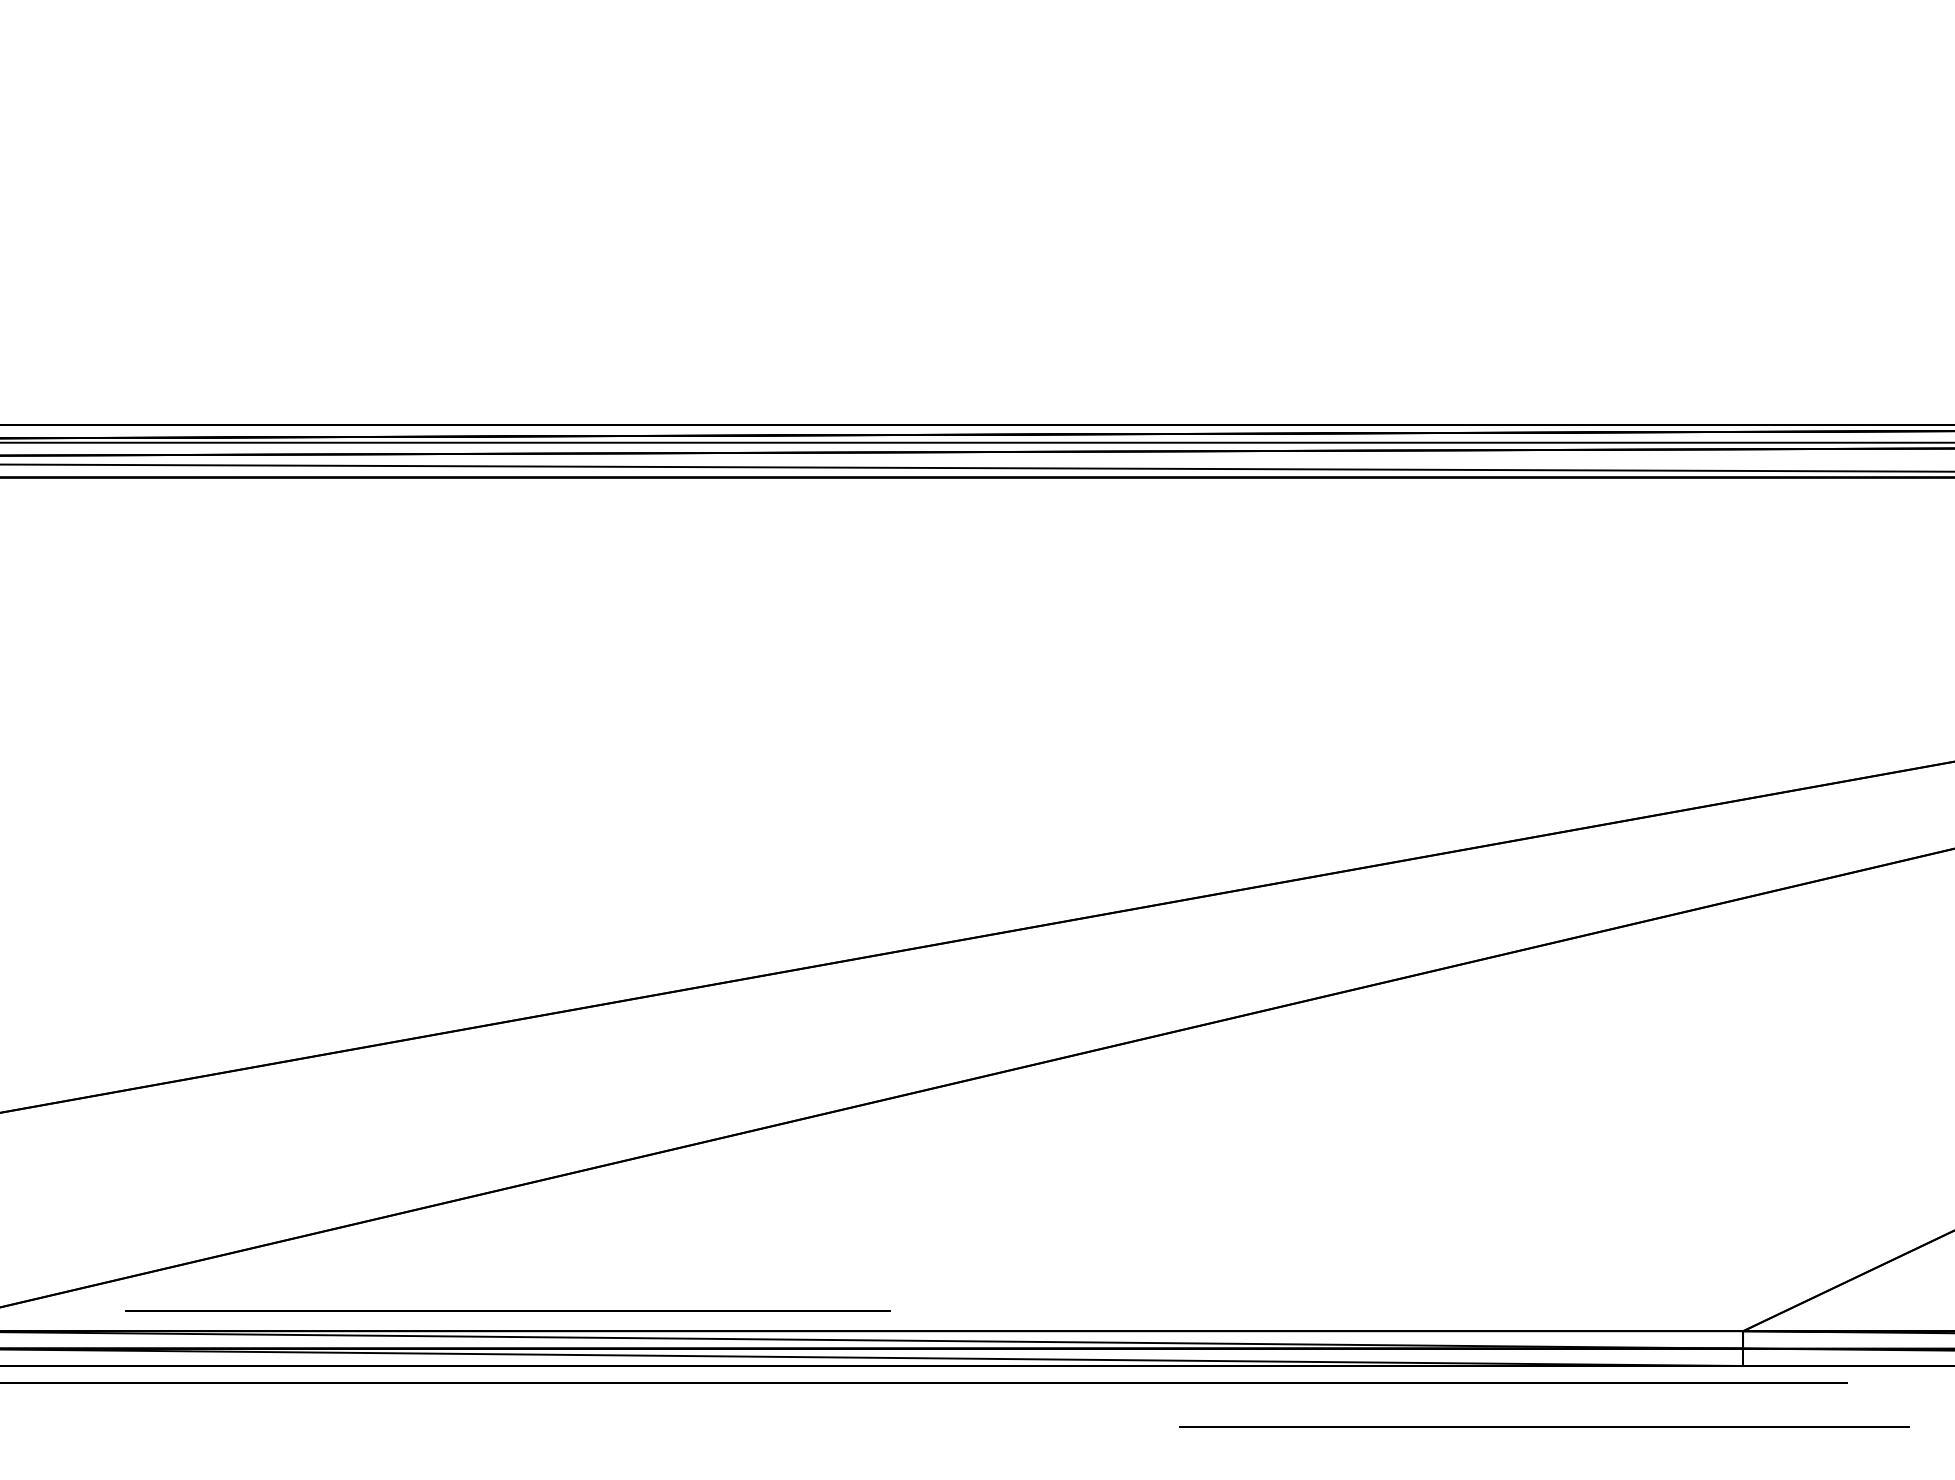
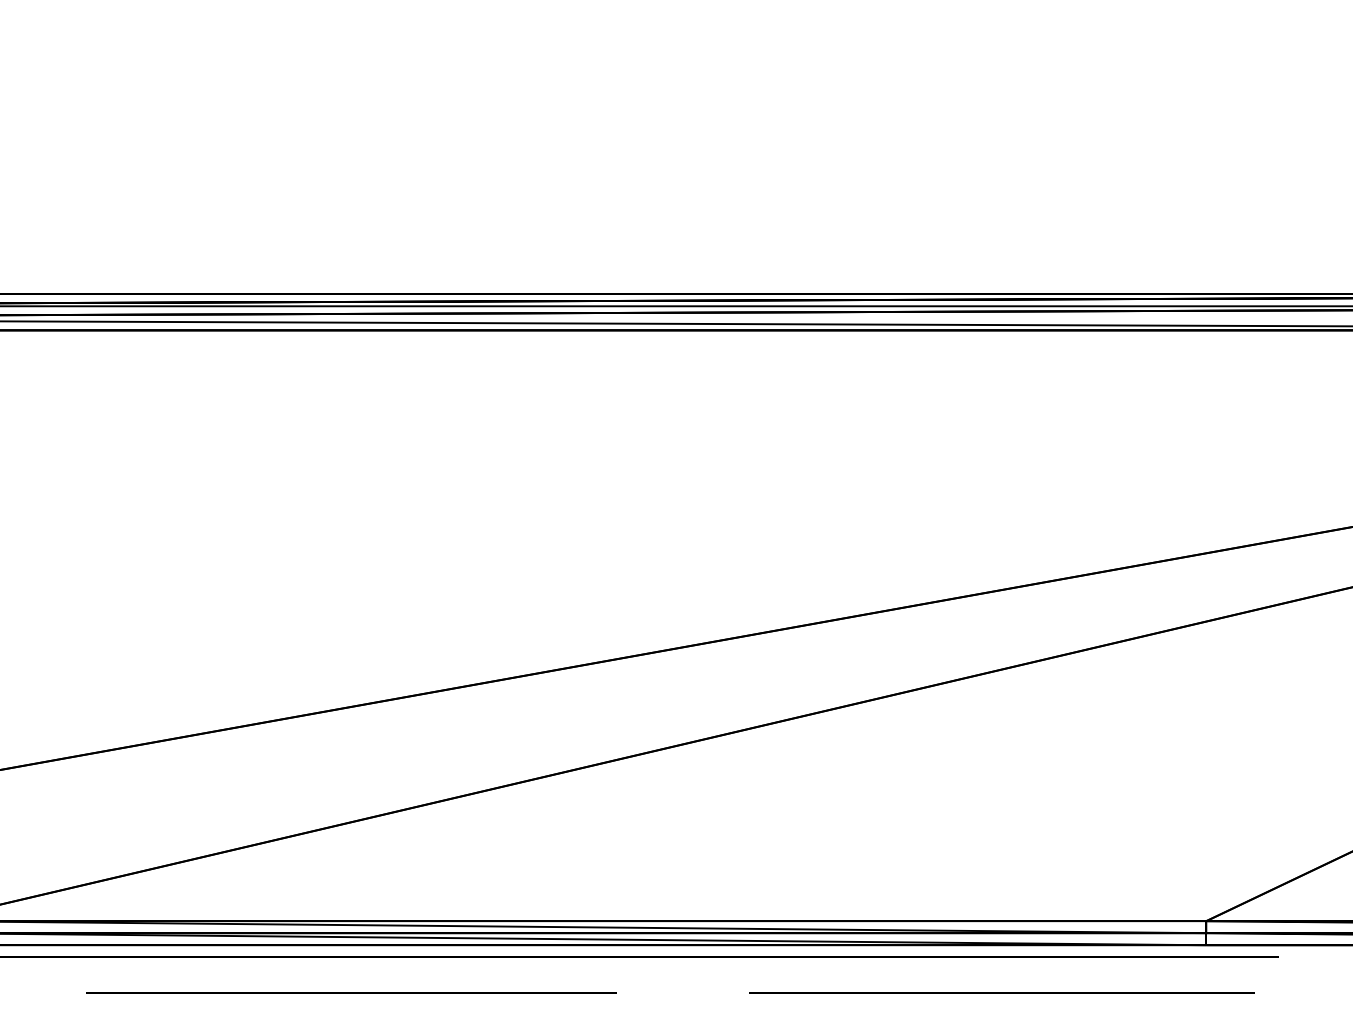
line: (507, 1310) -> (351, 992), moved
line: (1543, 1425) -> (1001, 992), moved

